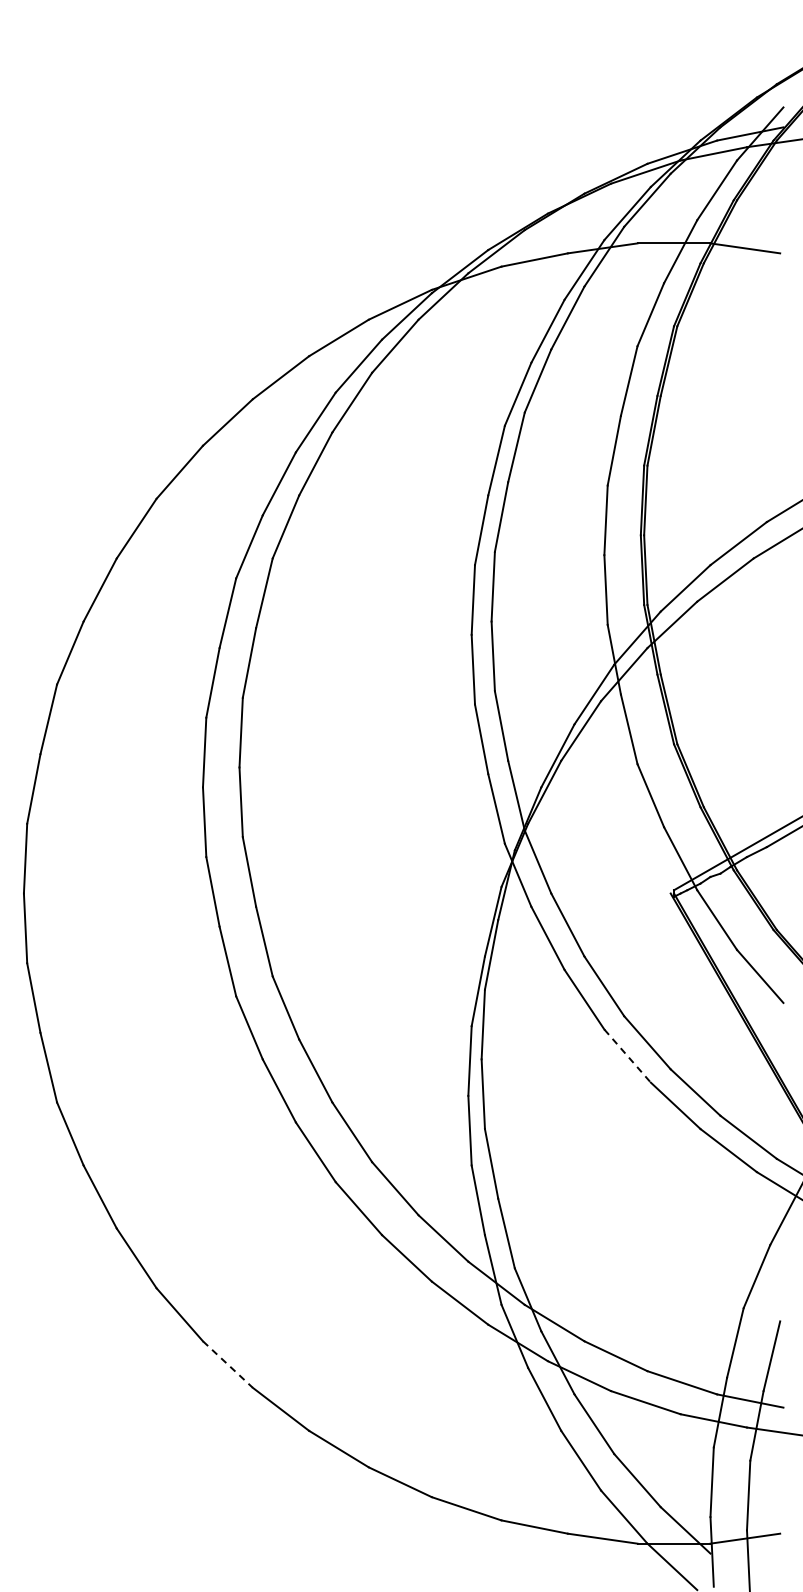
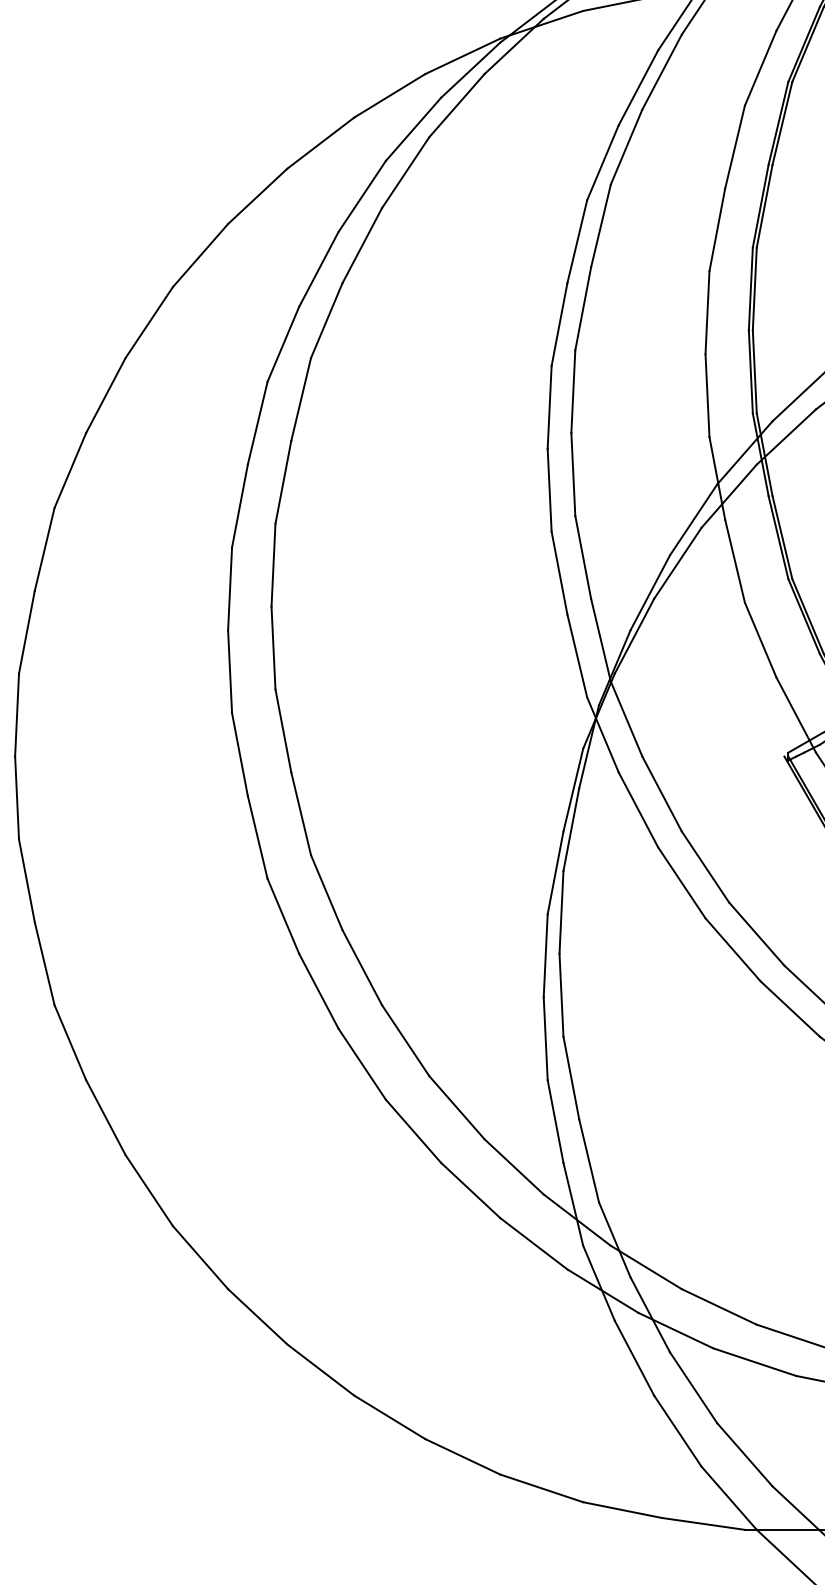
line: (627, 1056) -> (733, 950), dashed -> solid
line: (228, 1364) -> (258, 1316), dashed -> solid

